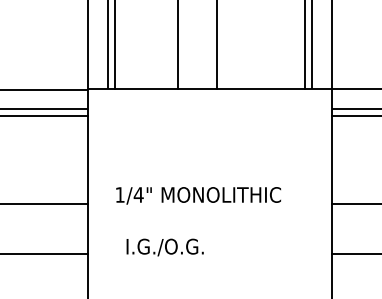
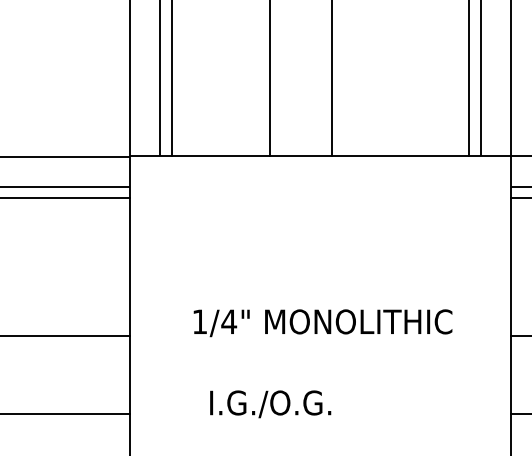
text: (198, 221) -> (322, 363), moved

